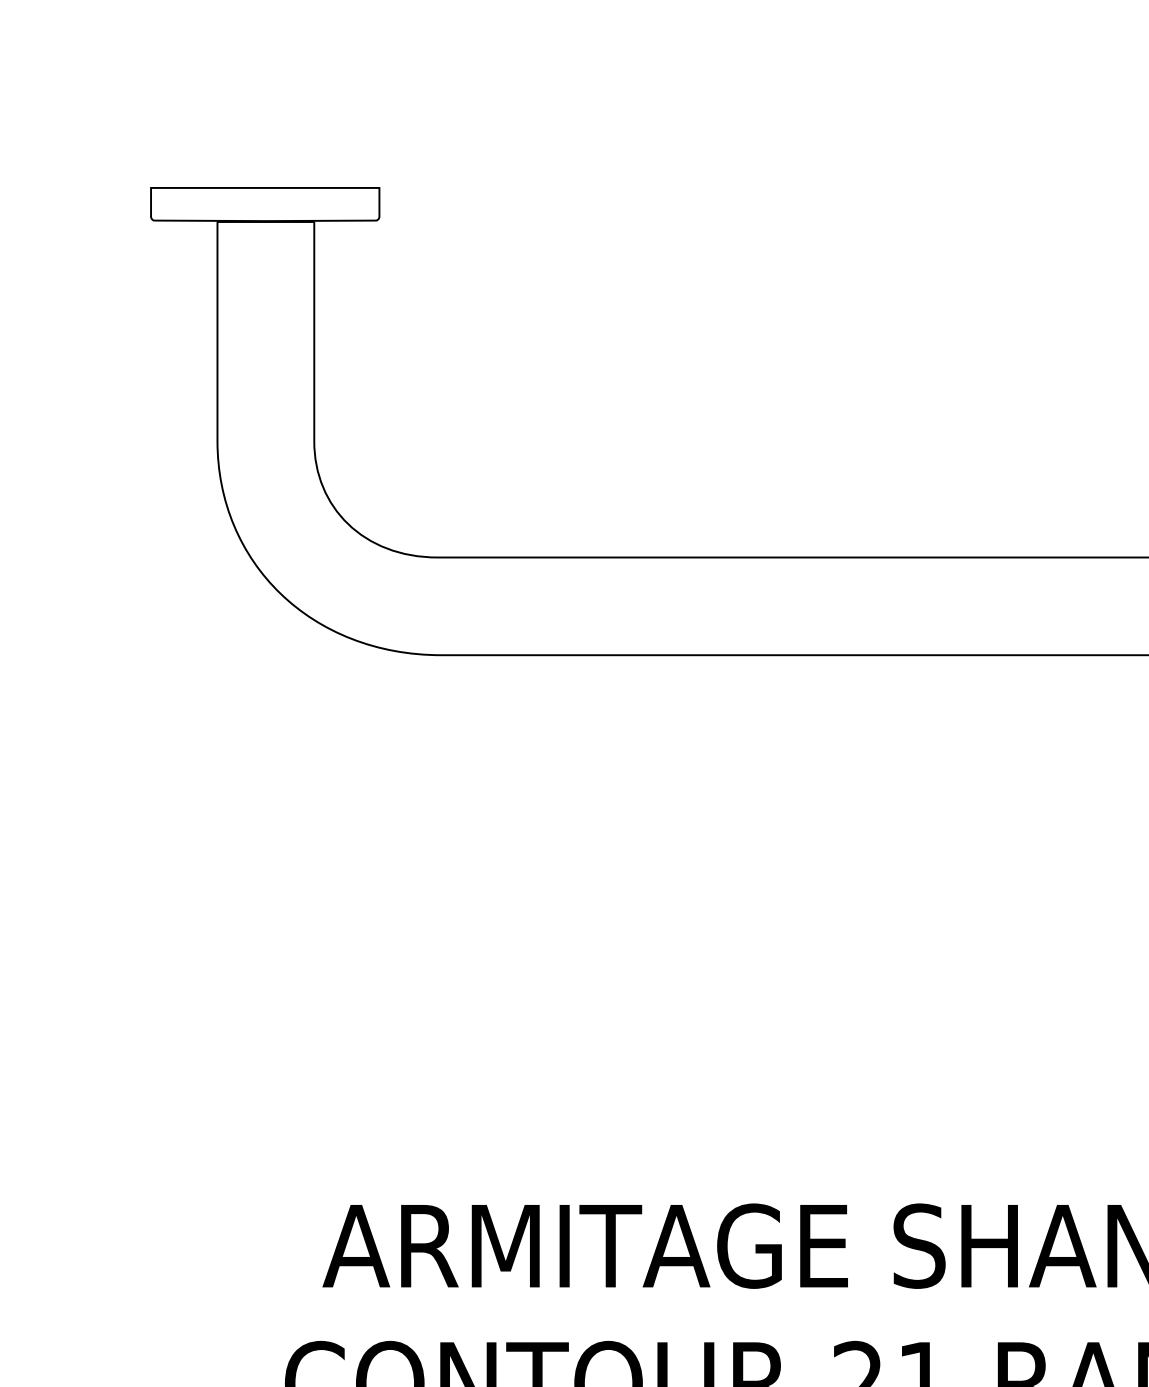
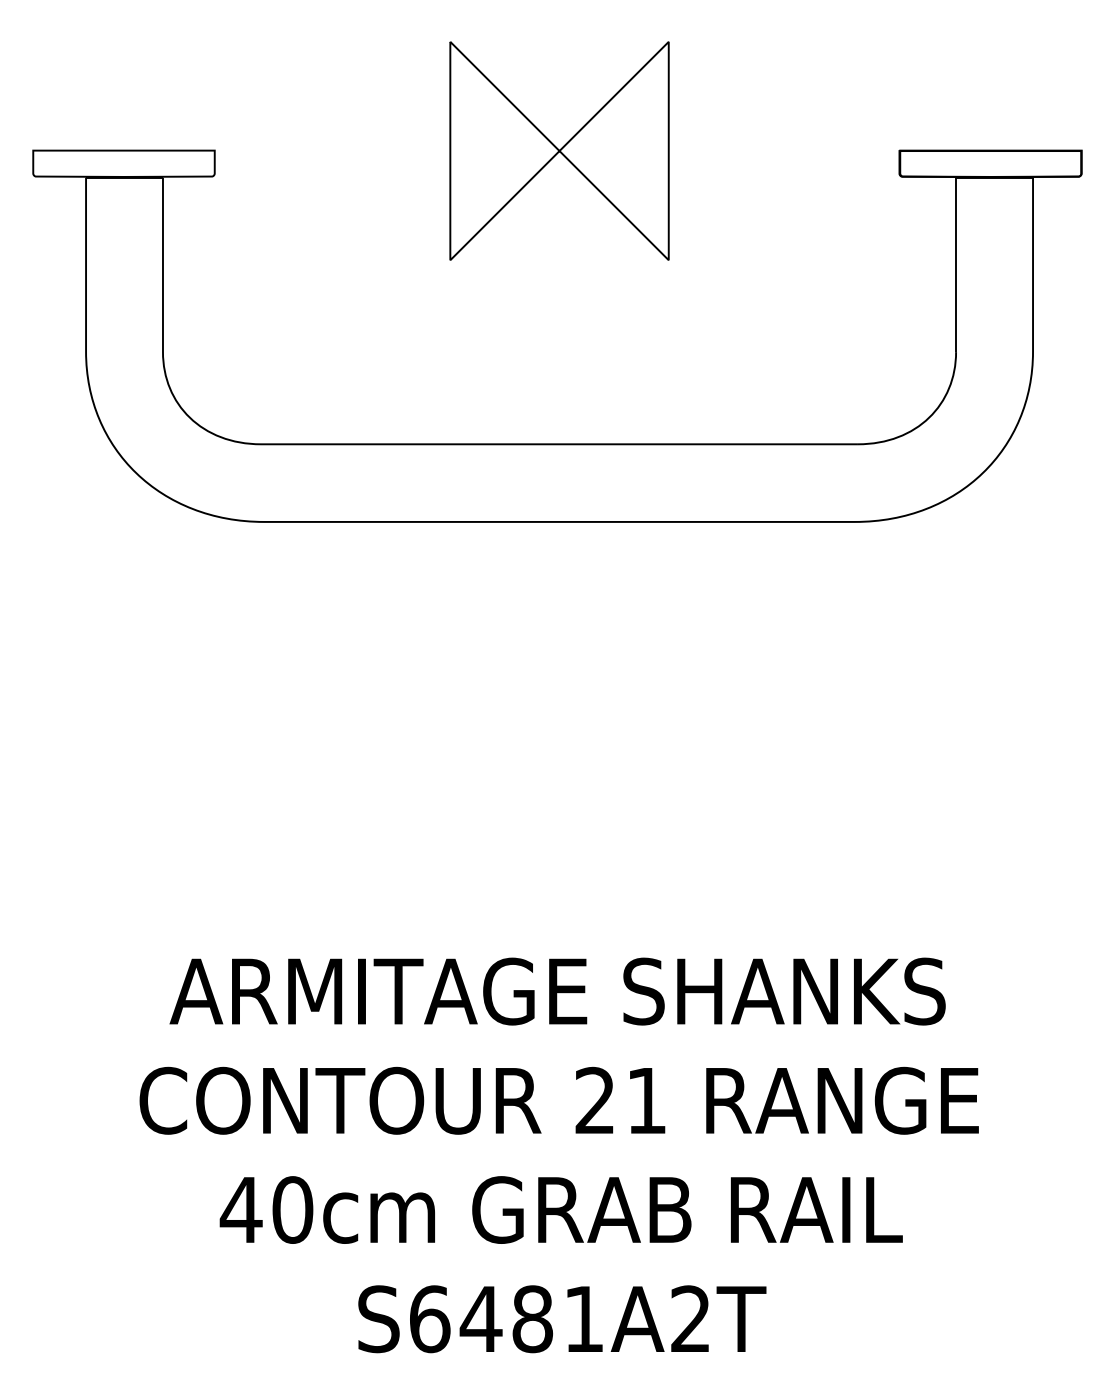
part: (813, 187) -> (559, 150), added

